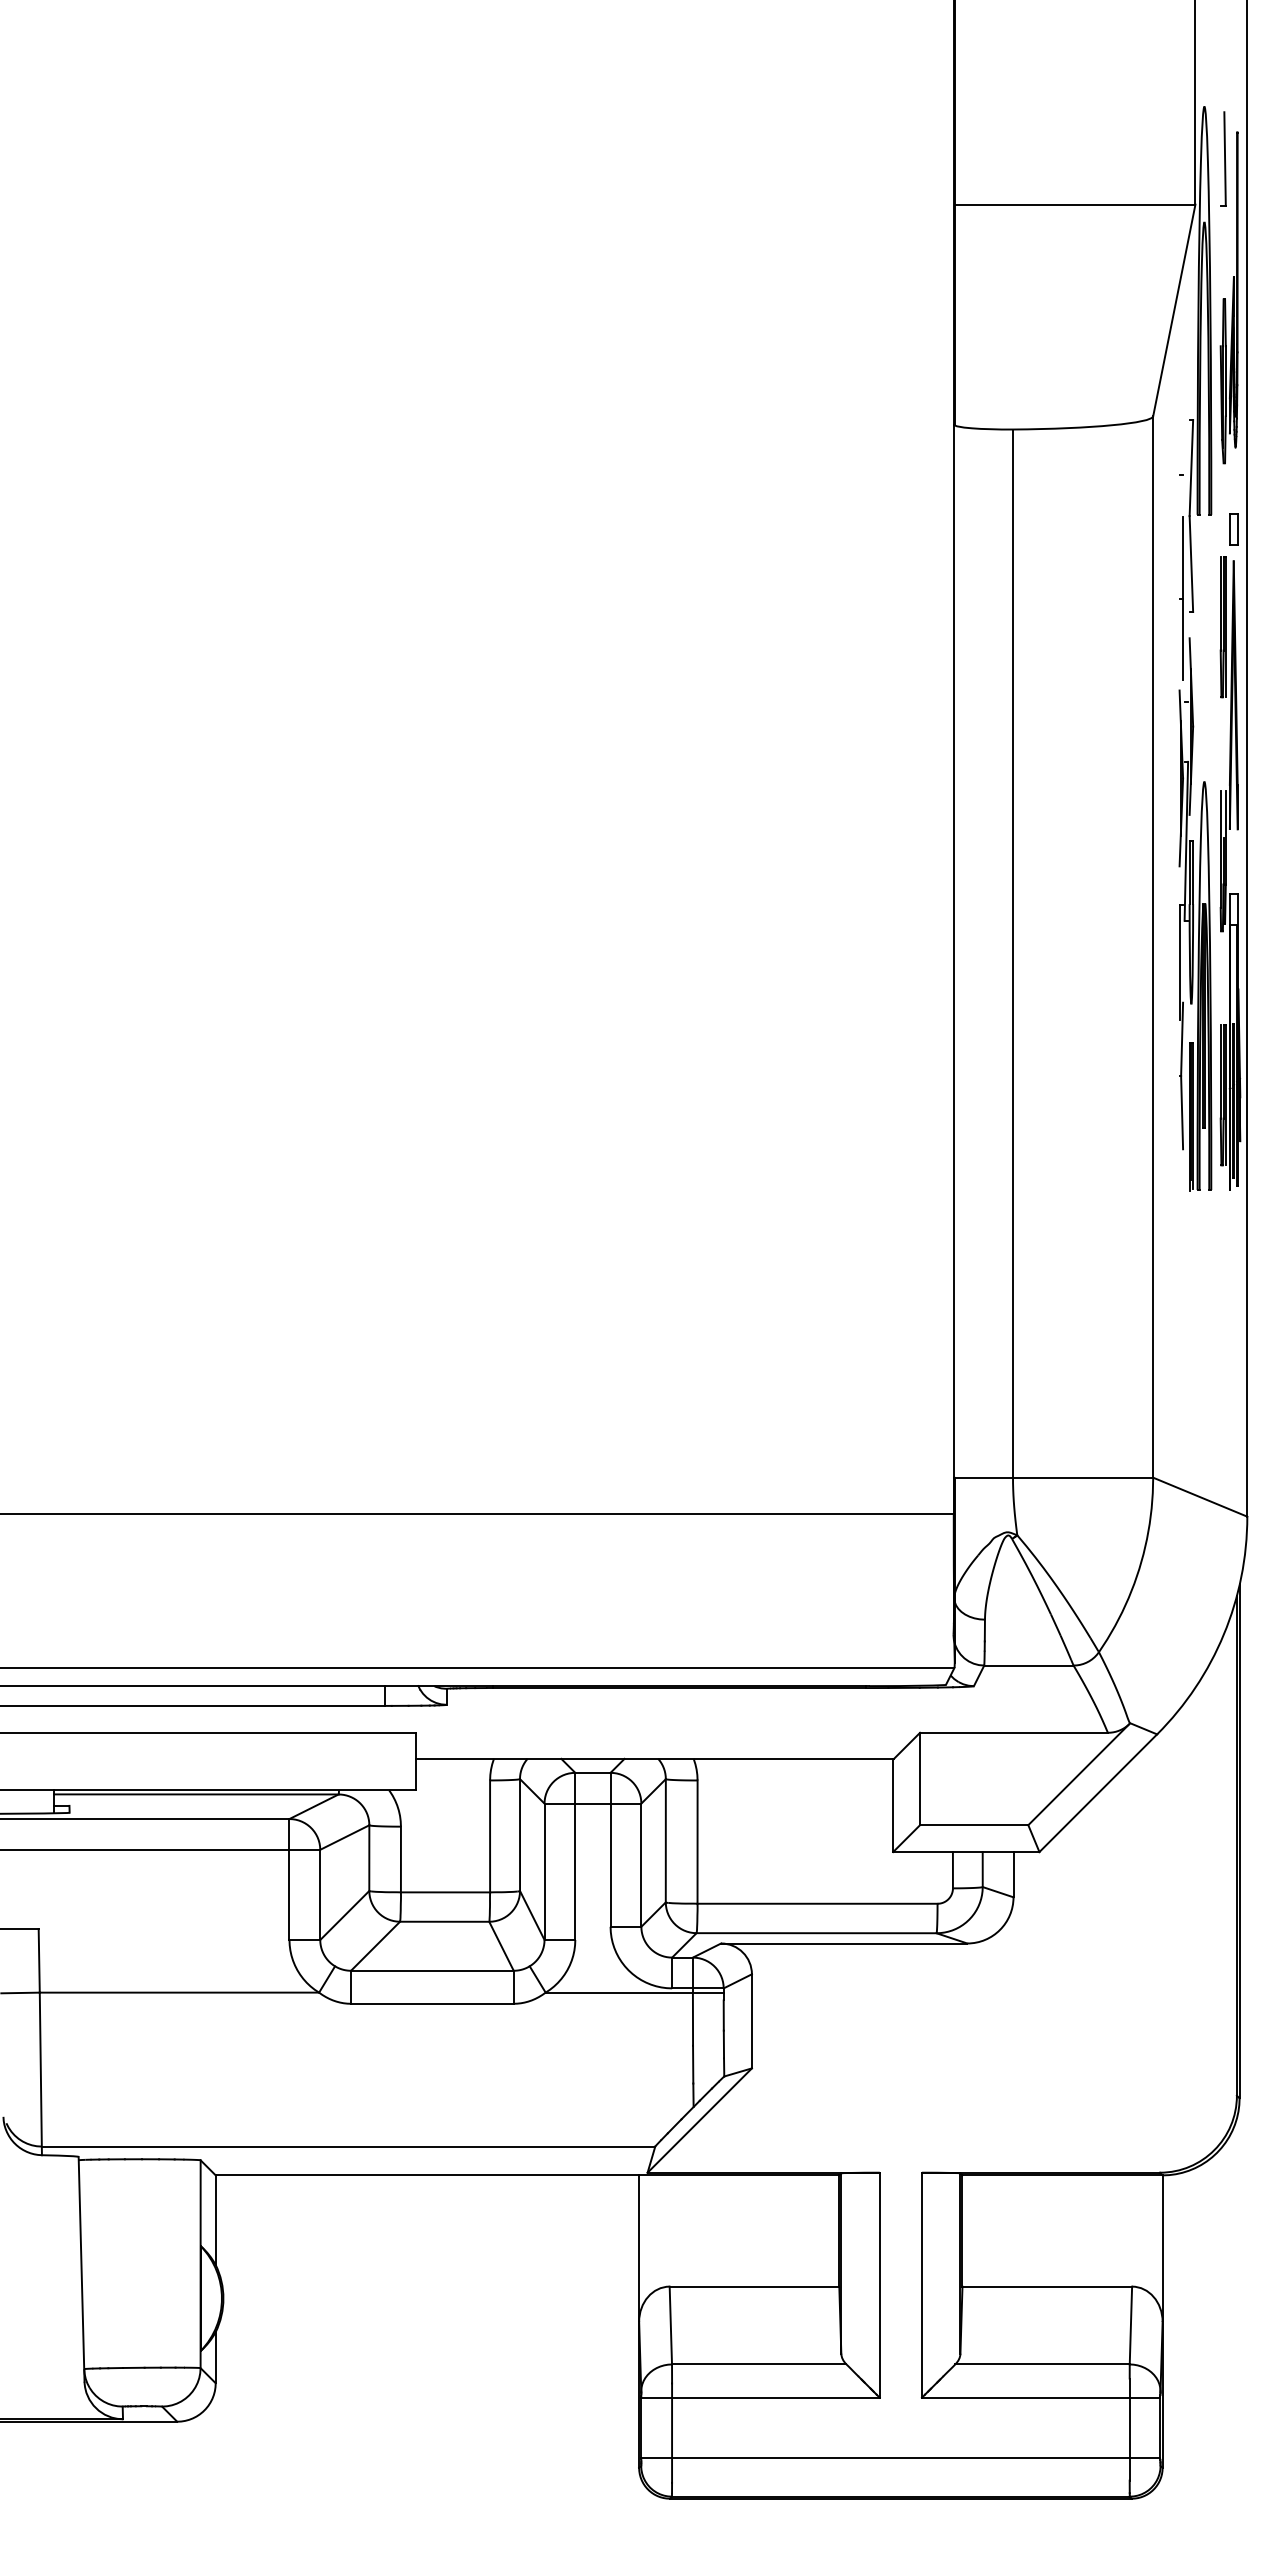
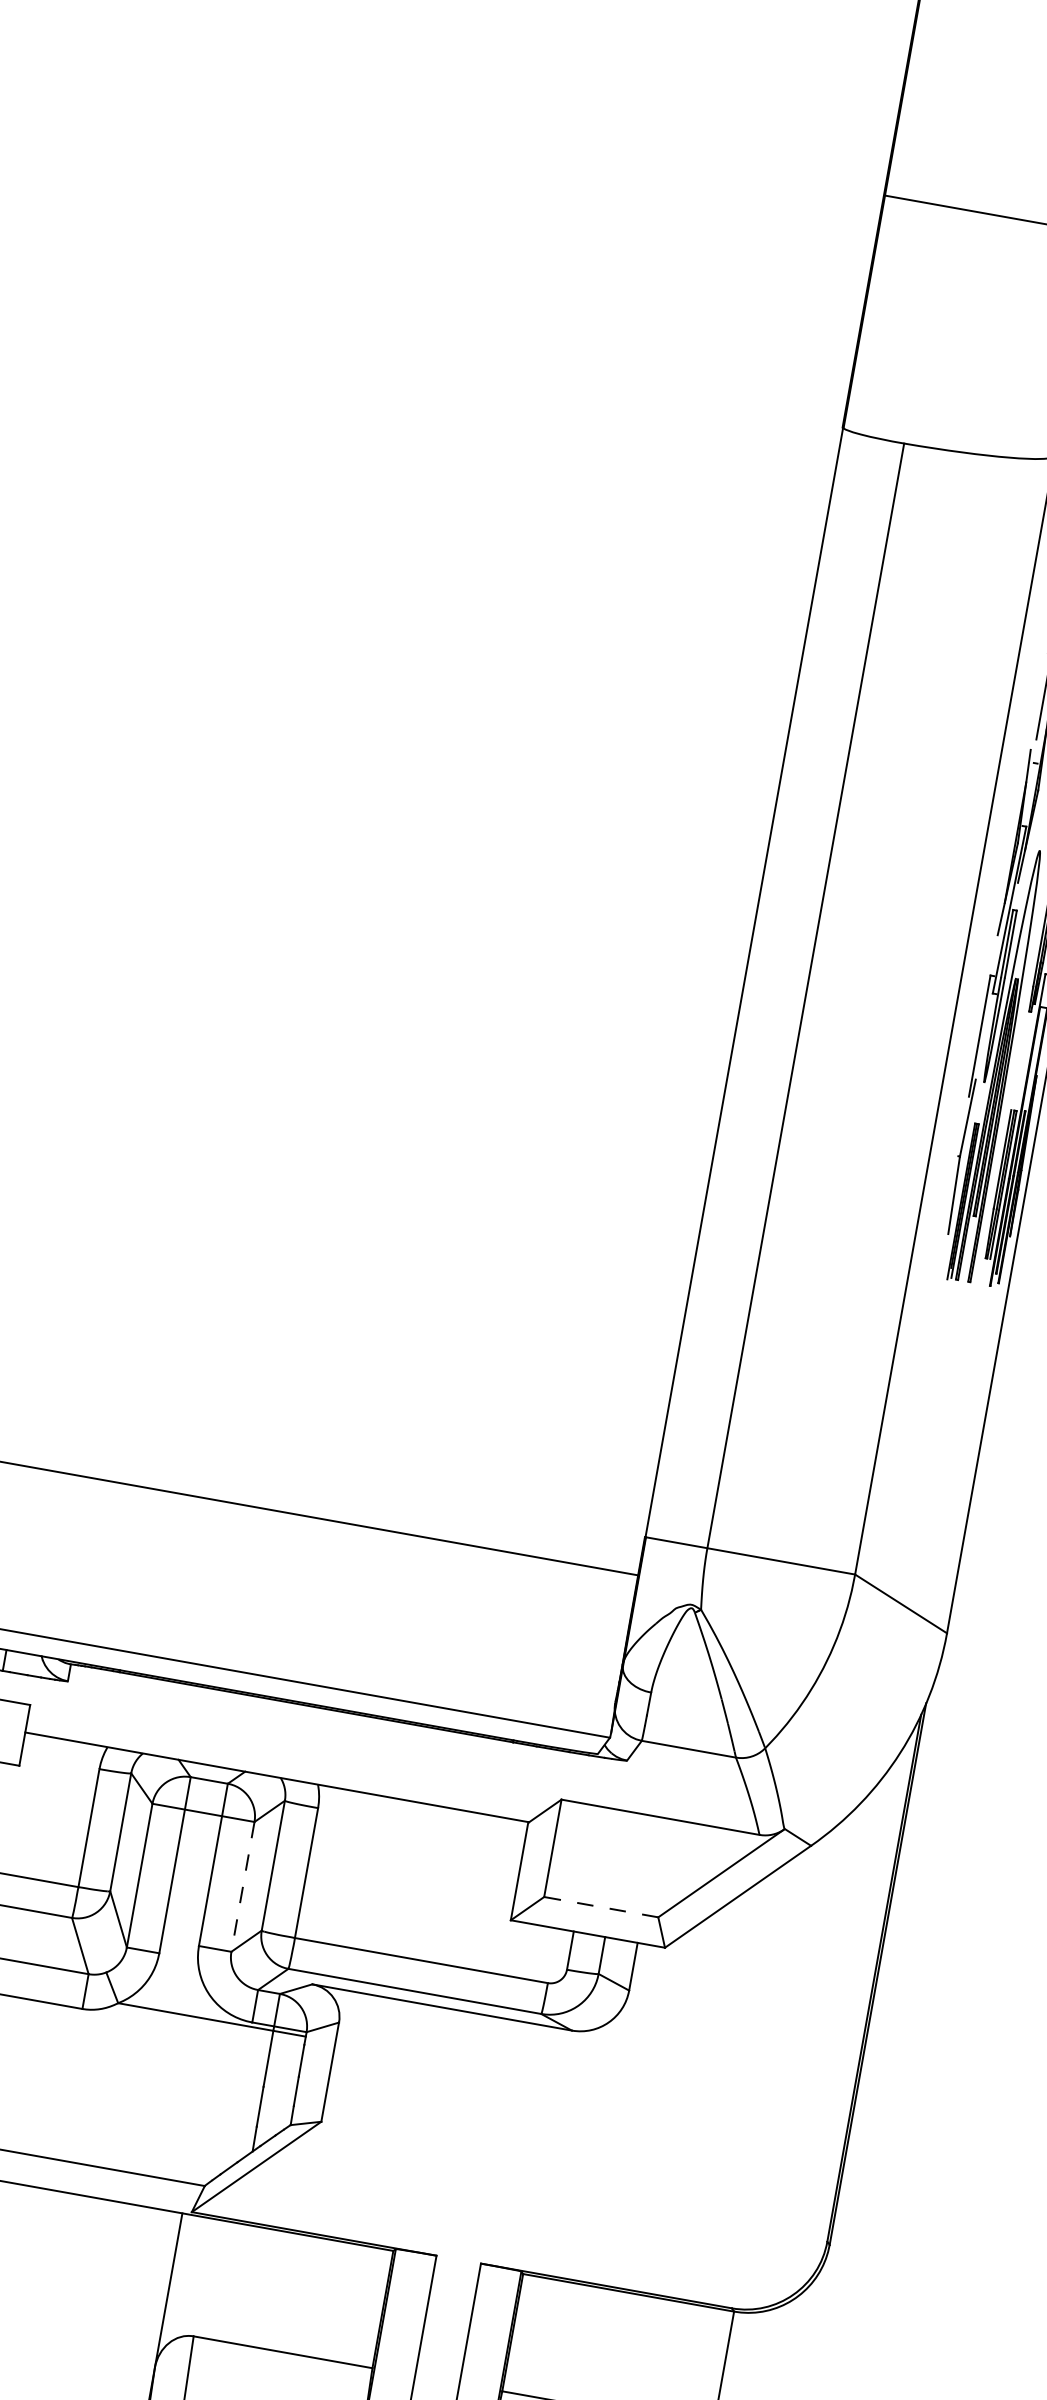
line: (973, 1825) -> (600, 1907), solid -> dashed
line: (641, 1865) -> (243, 1887), solid -> dashed

